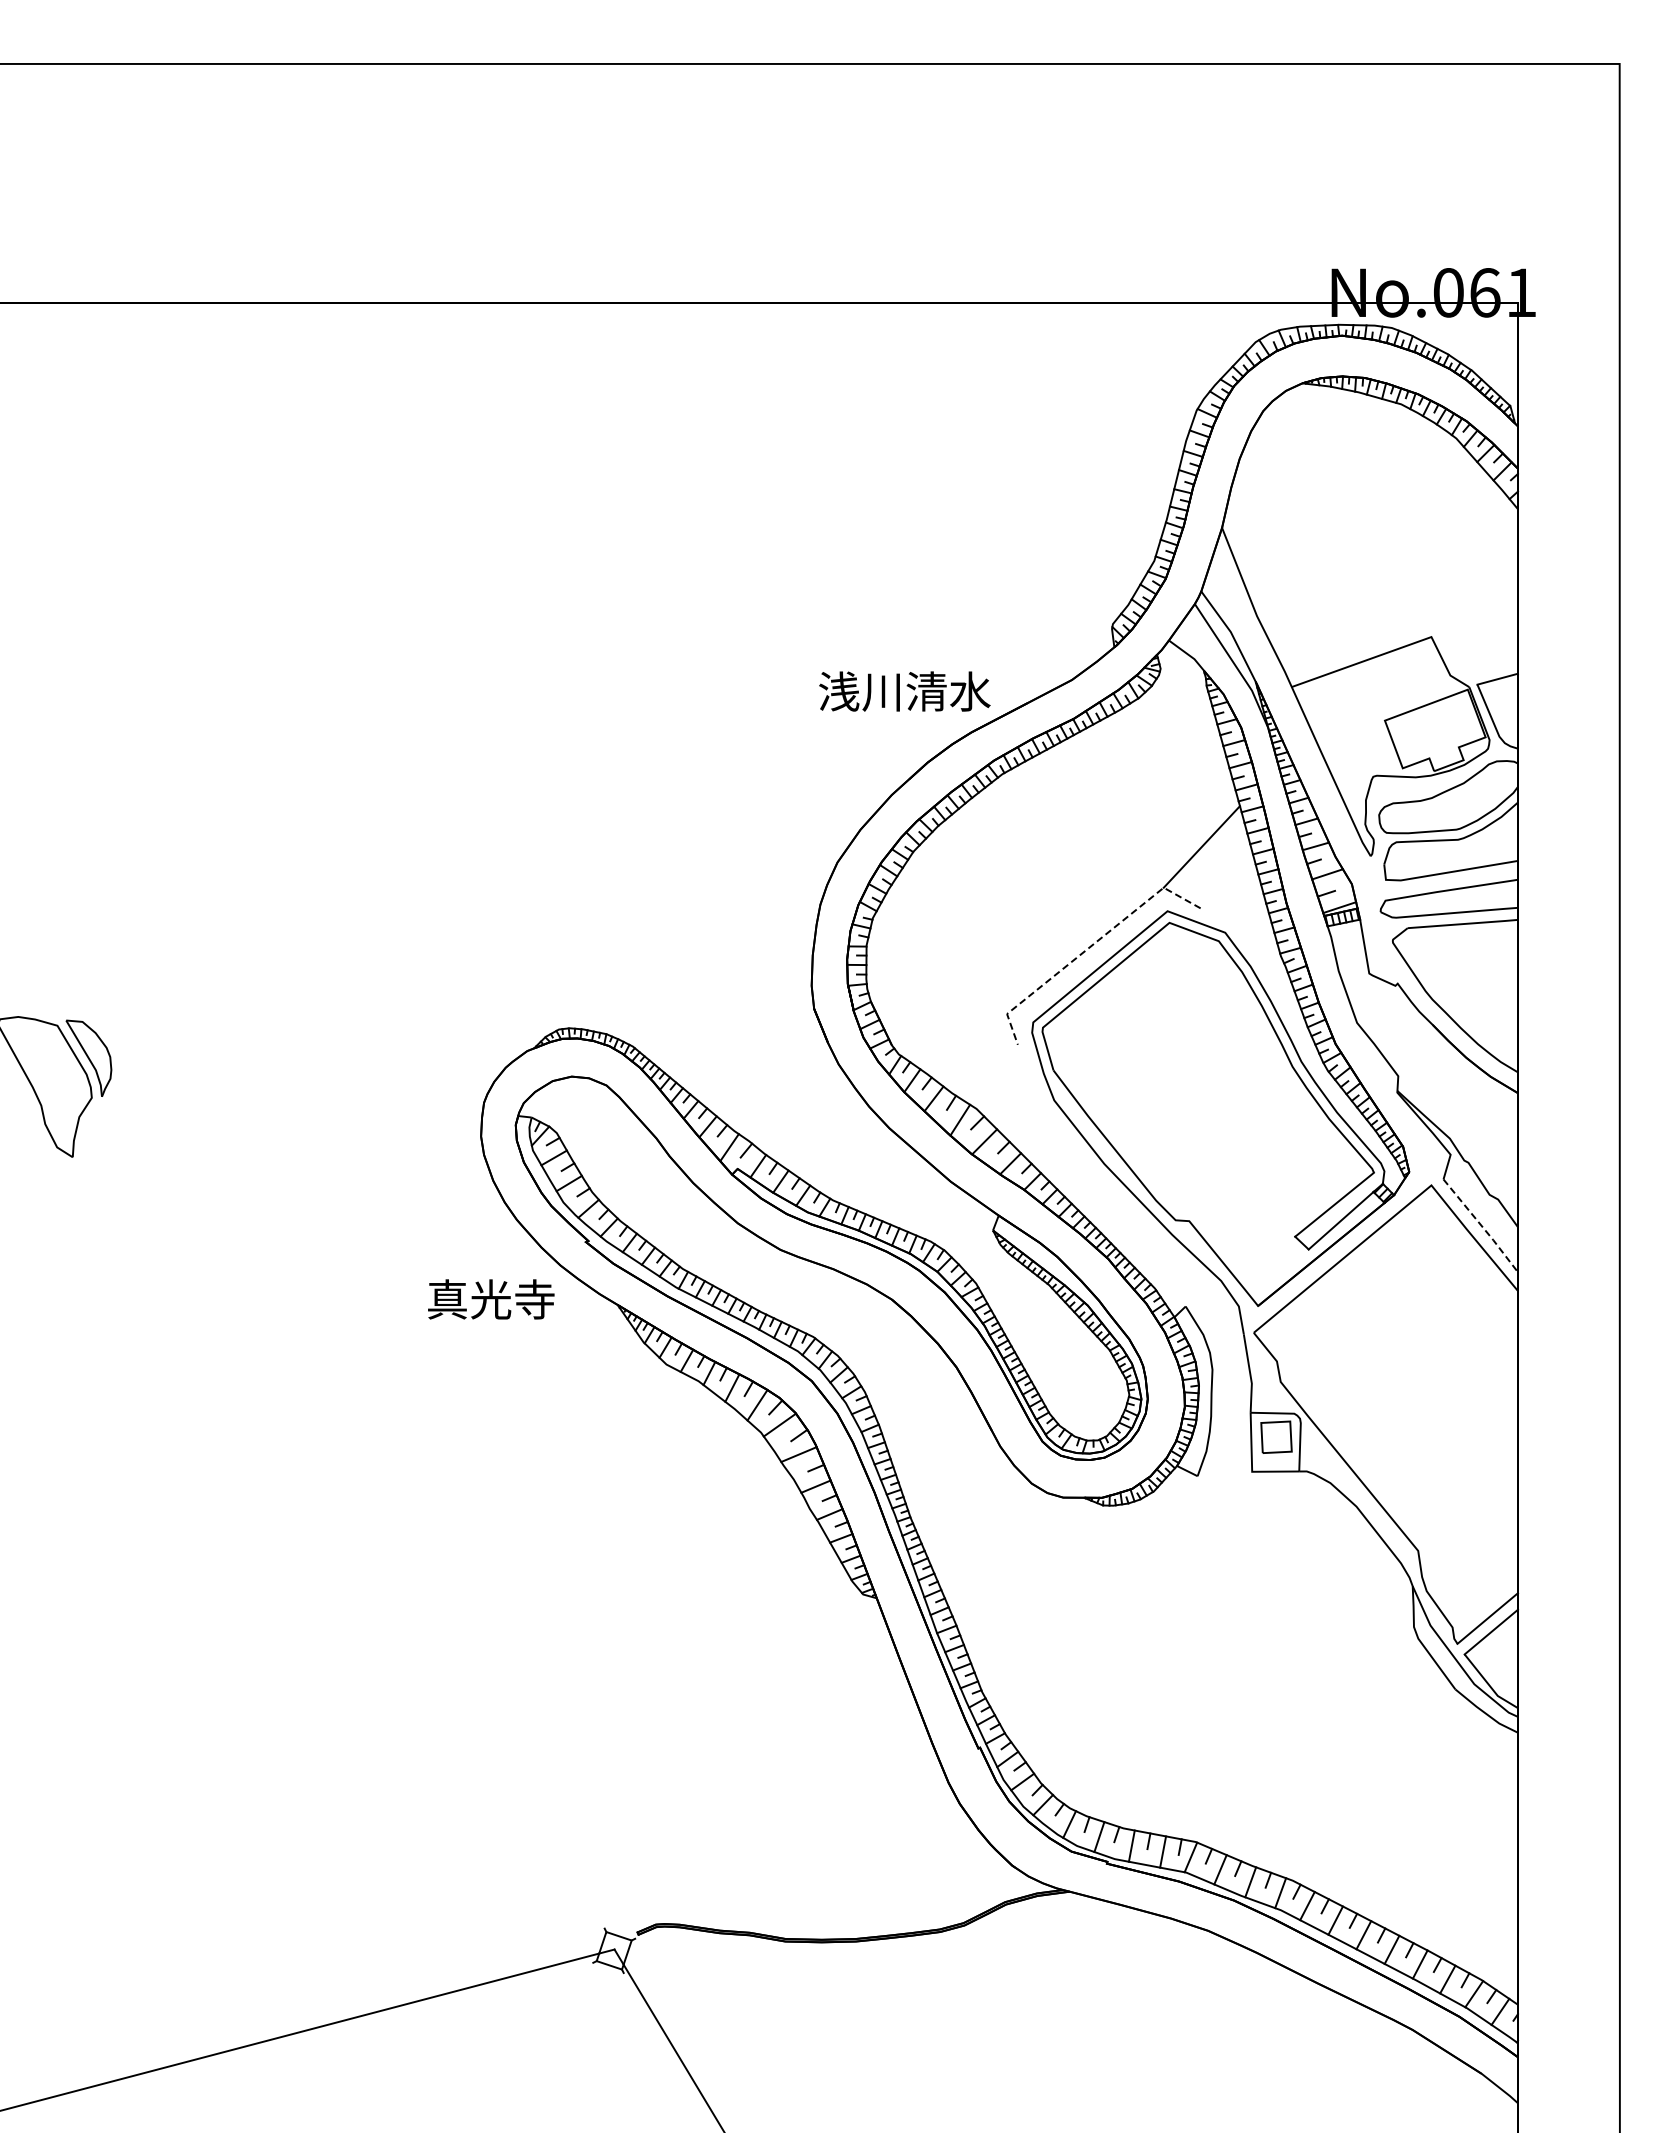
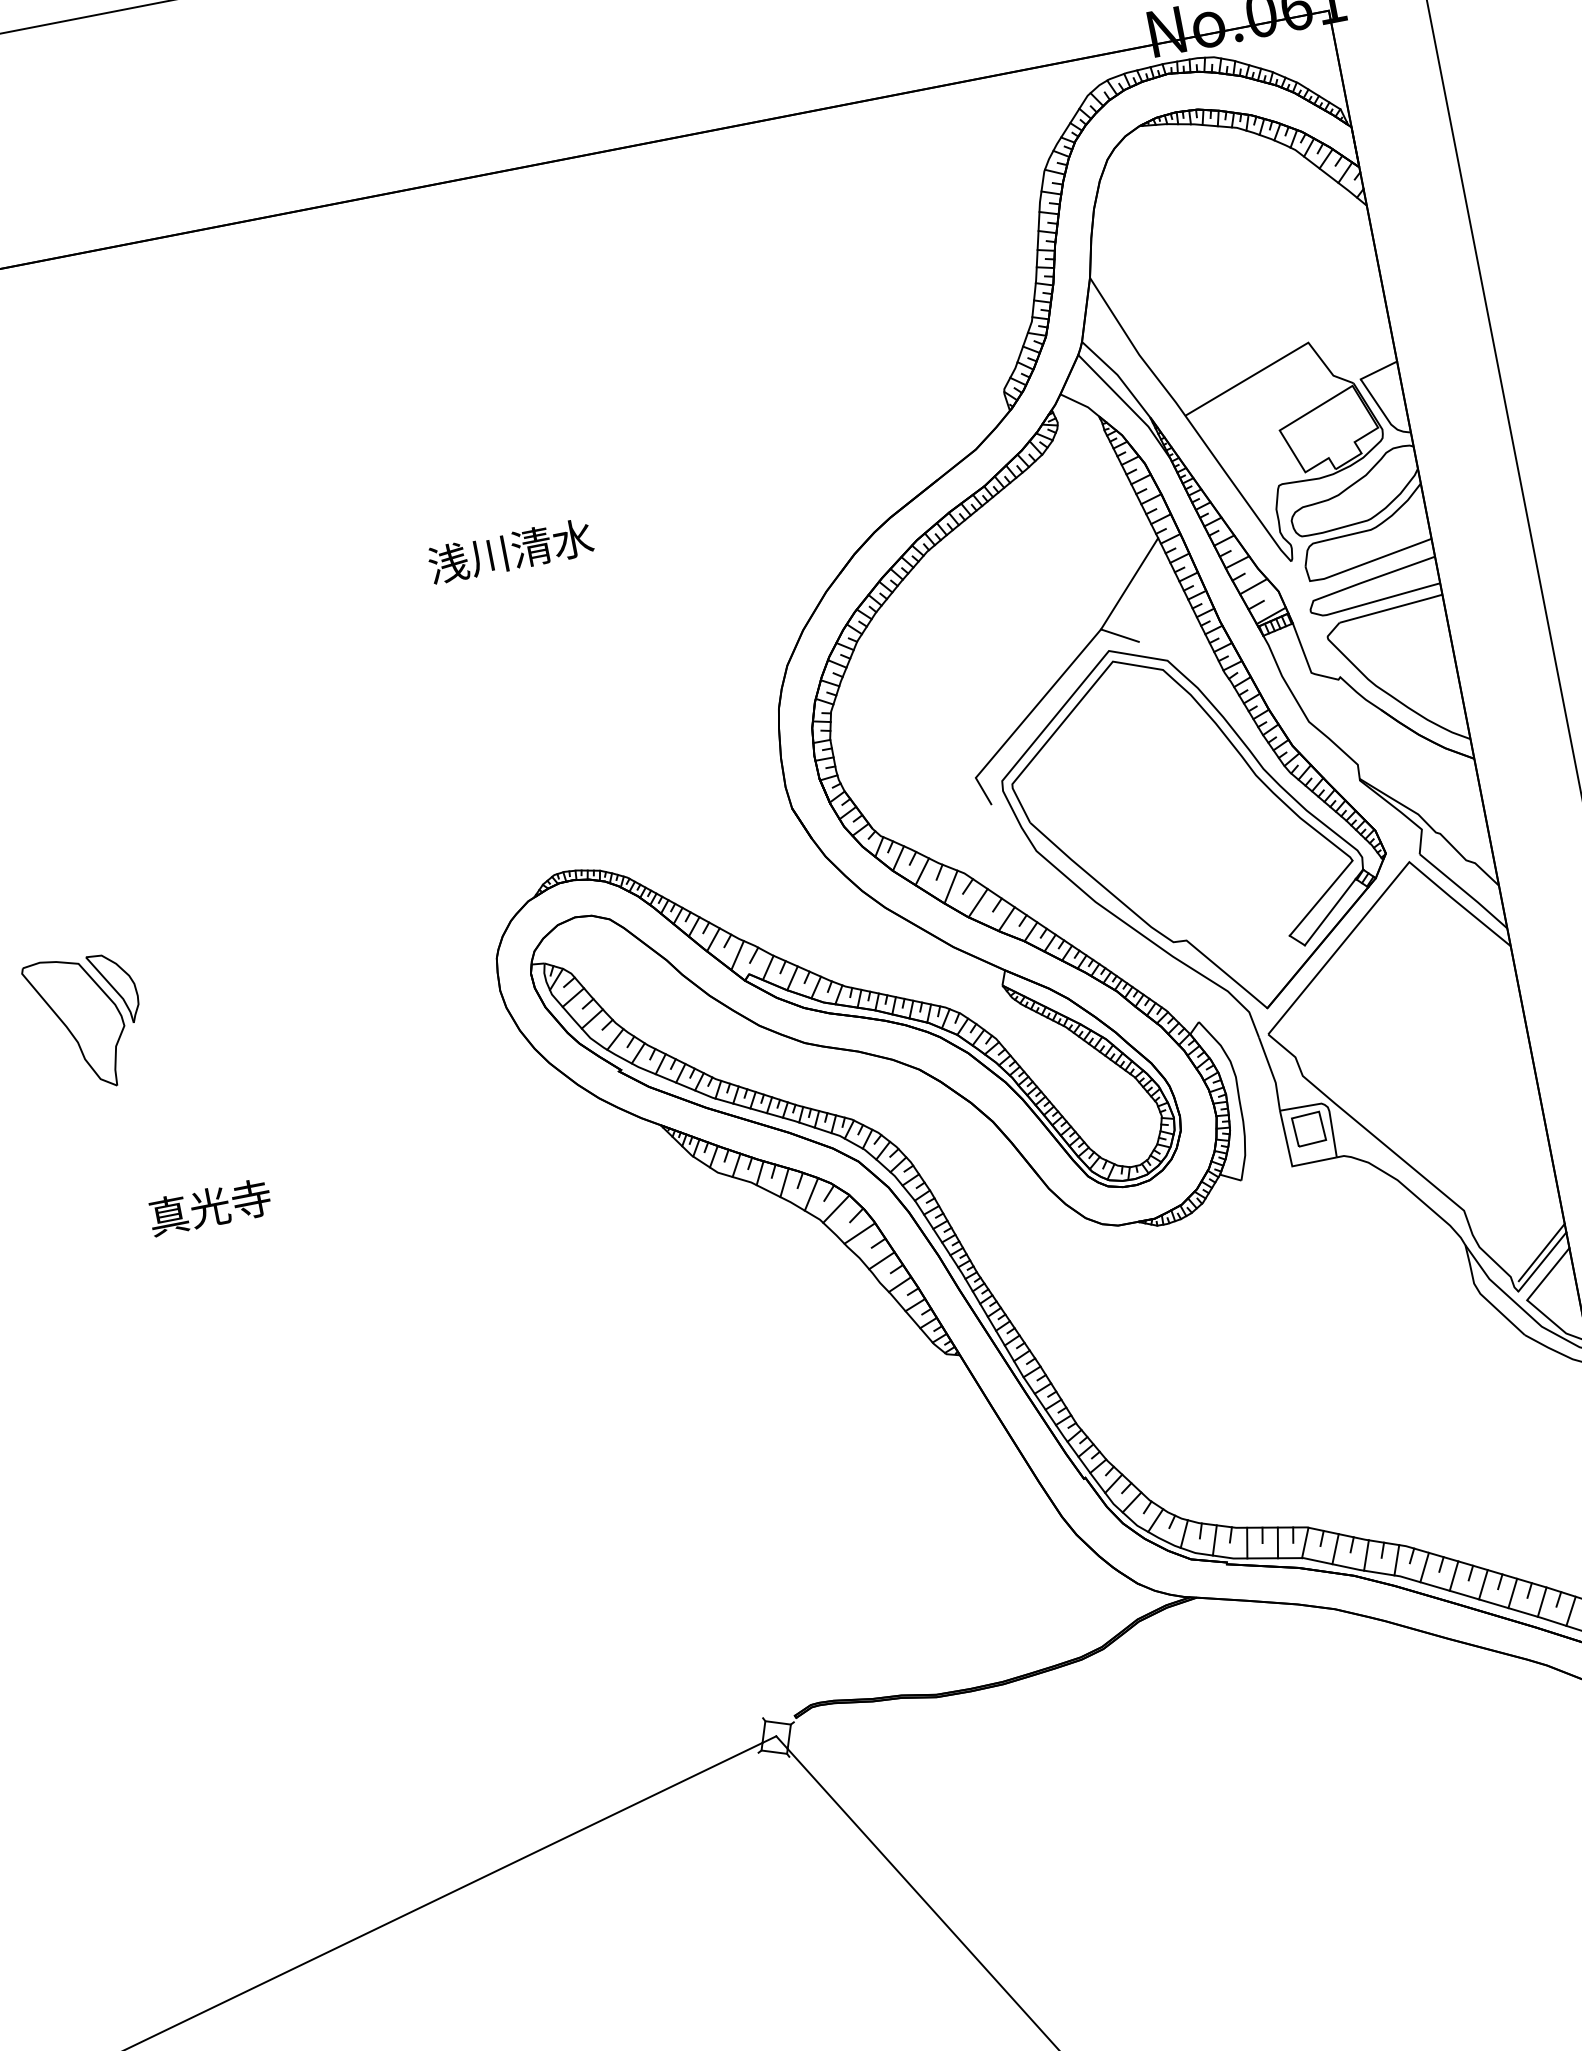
text: (904, 691) -> (510, 551), moved
line: (1089, 947) -> (1041, 699), dashed -> solid
line: (1481, 1226) -> (1464, 891), dashed -> solid
text: (491, 1299) -> (210, 1207), moved
line: (1488, 1608) -> (1541, 1252), added

